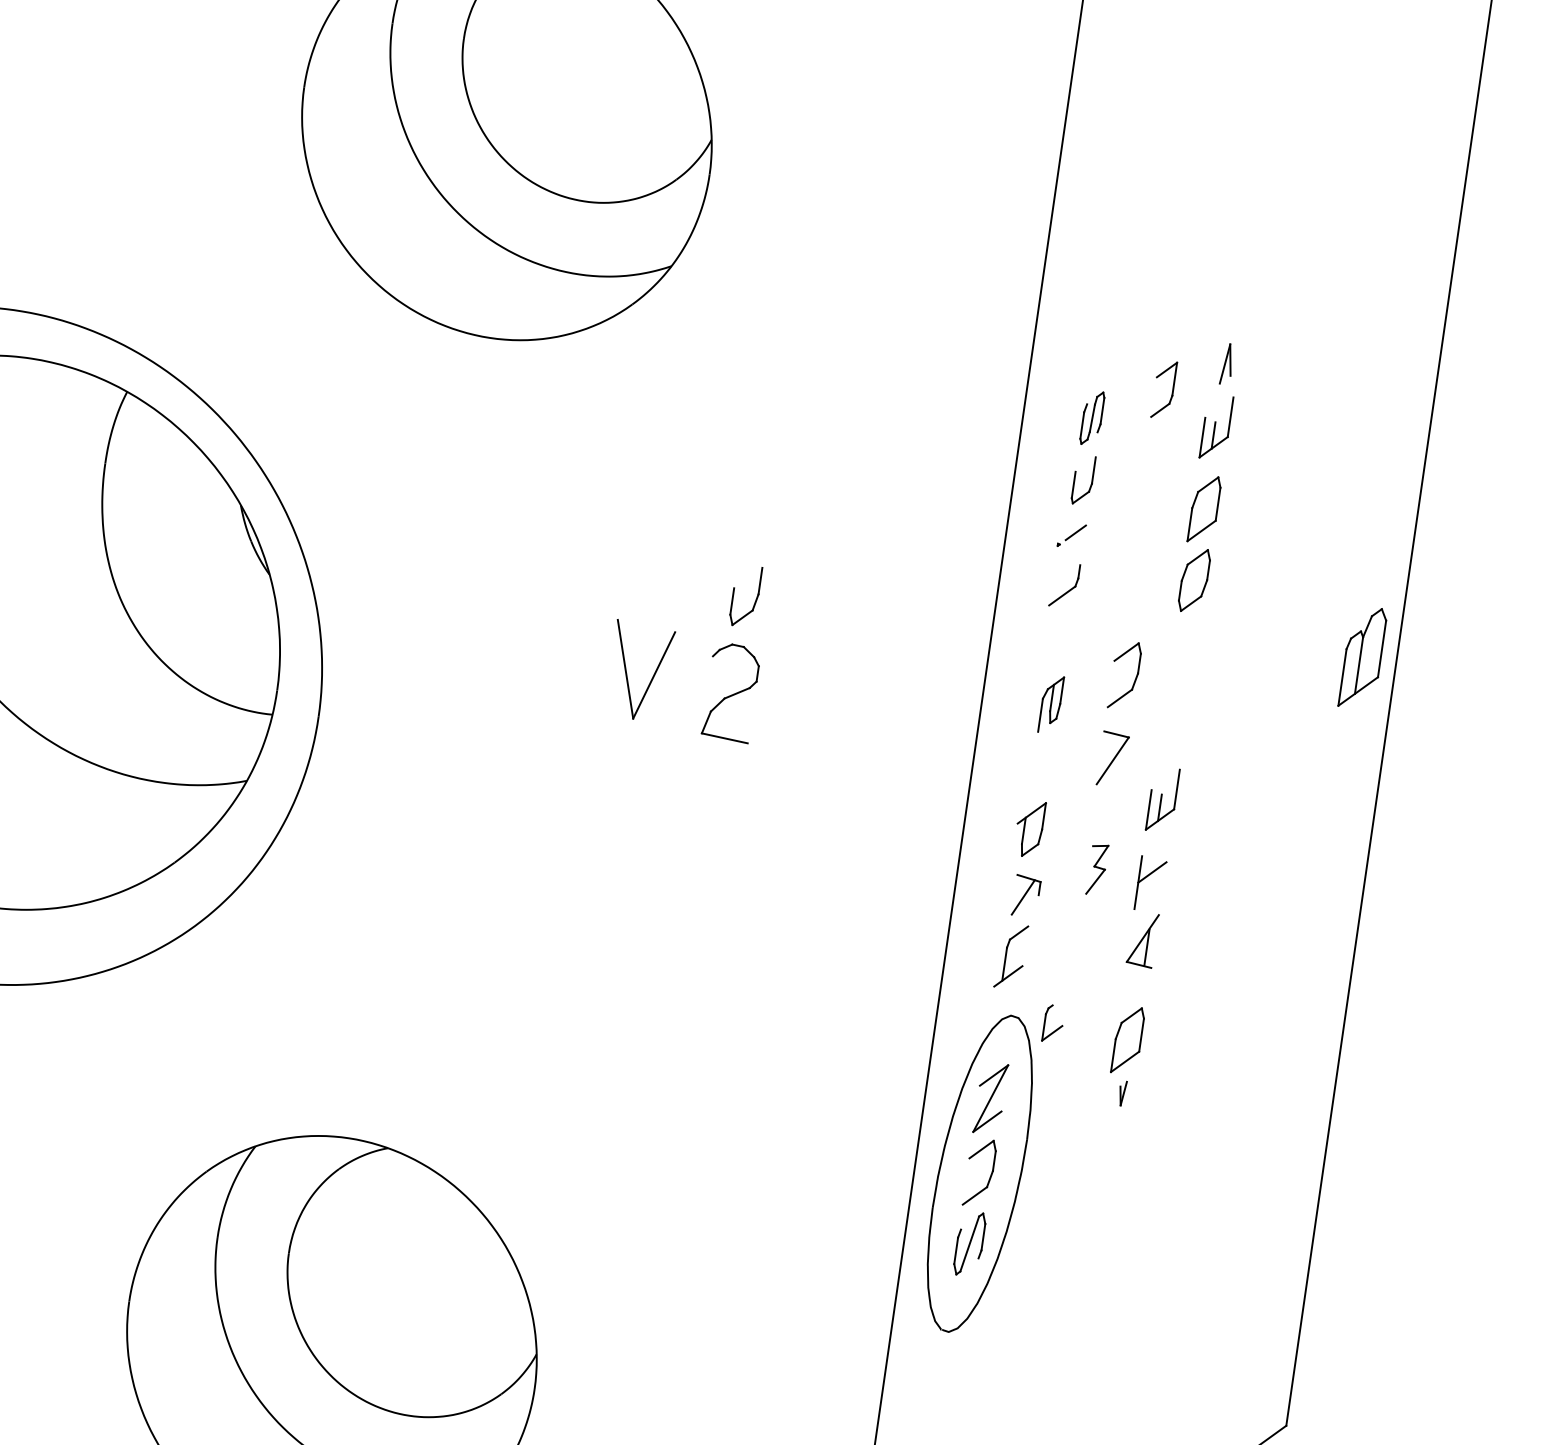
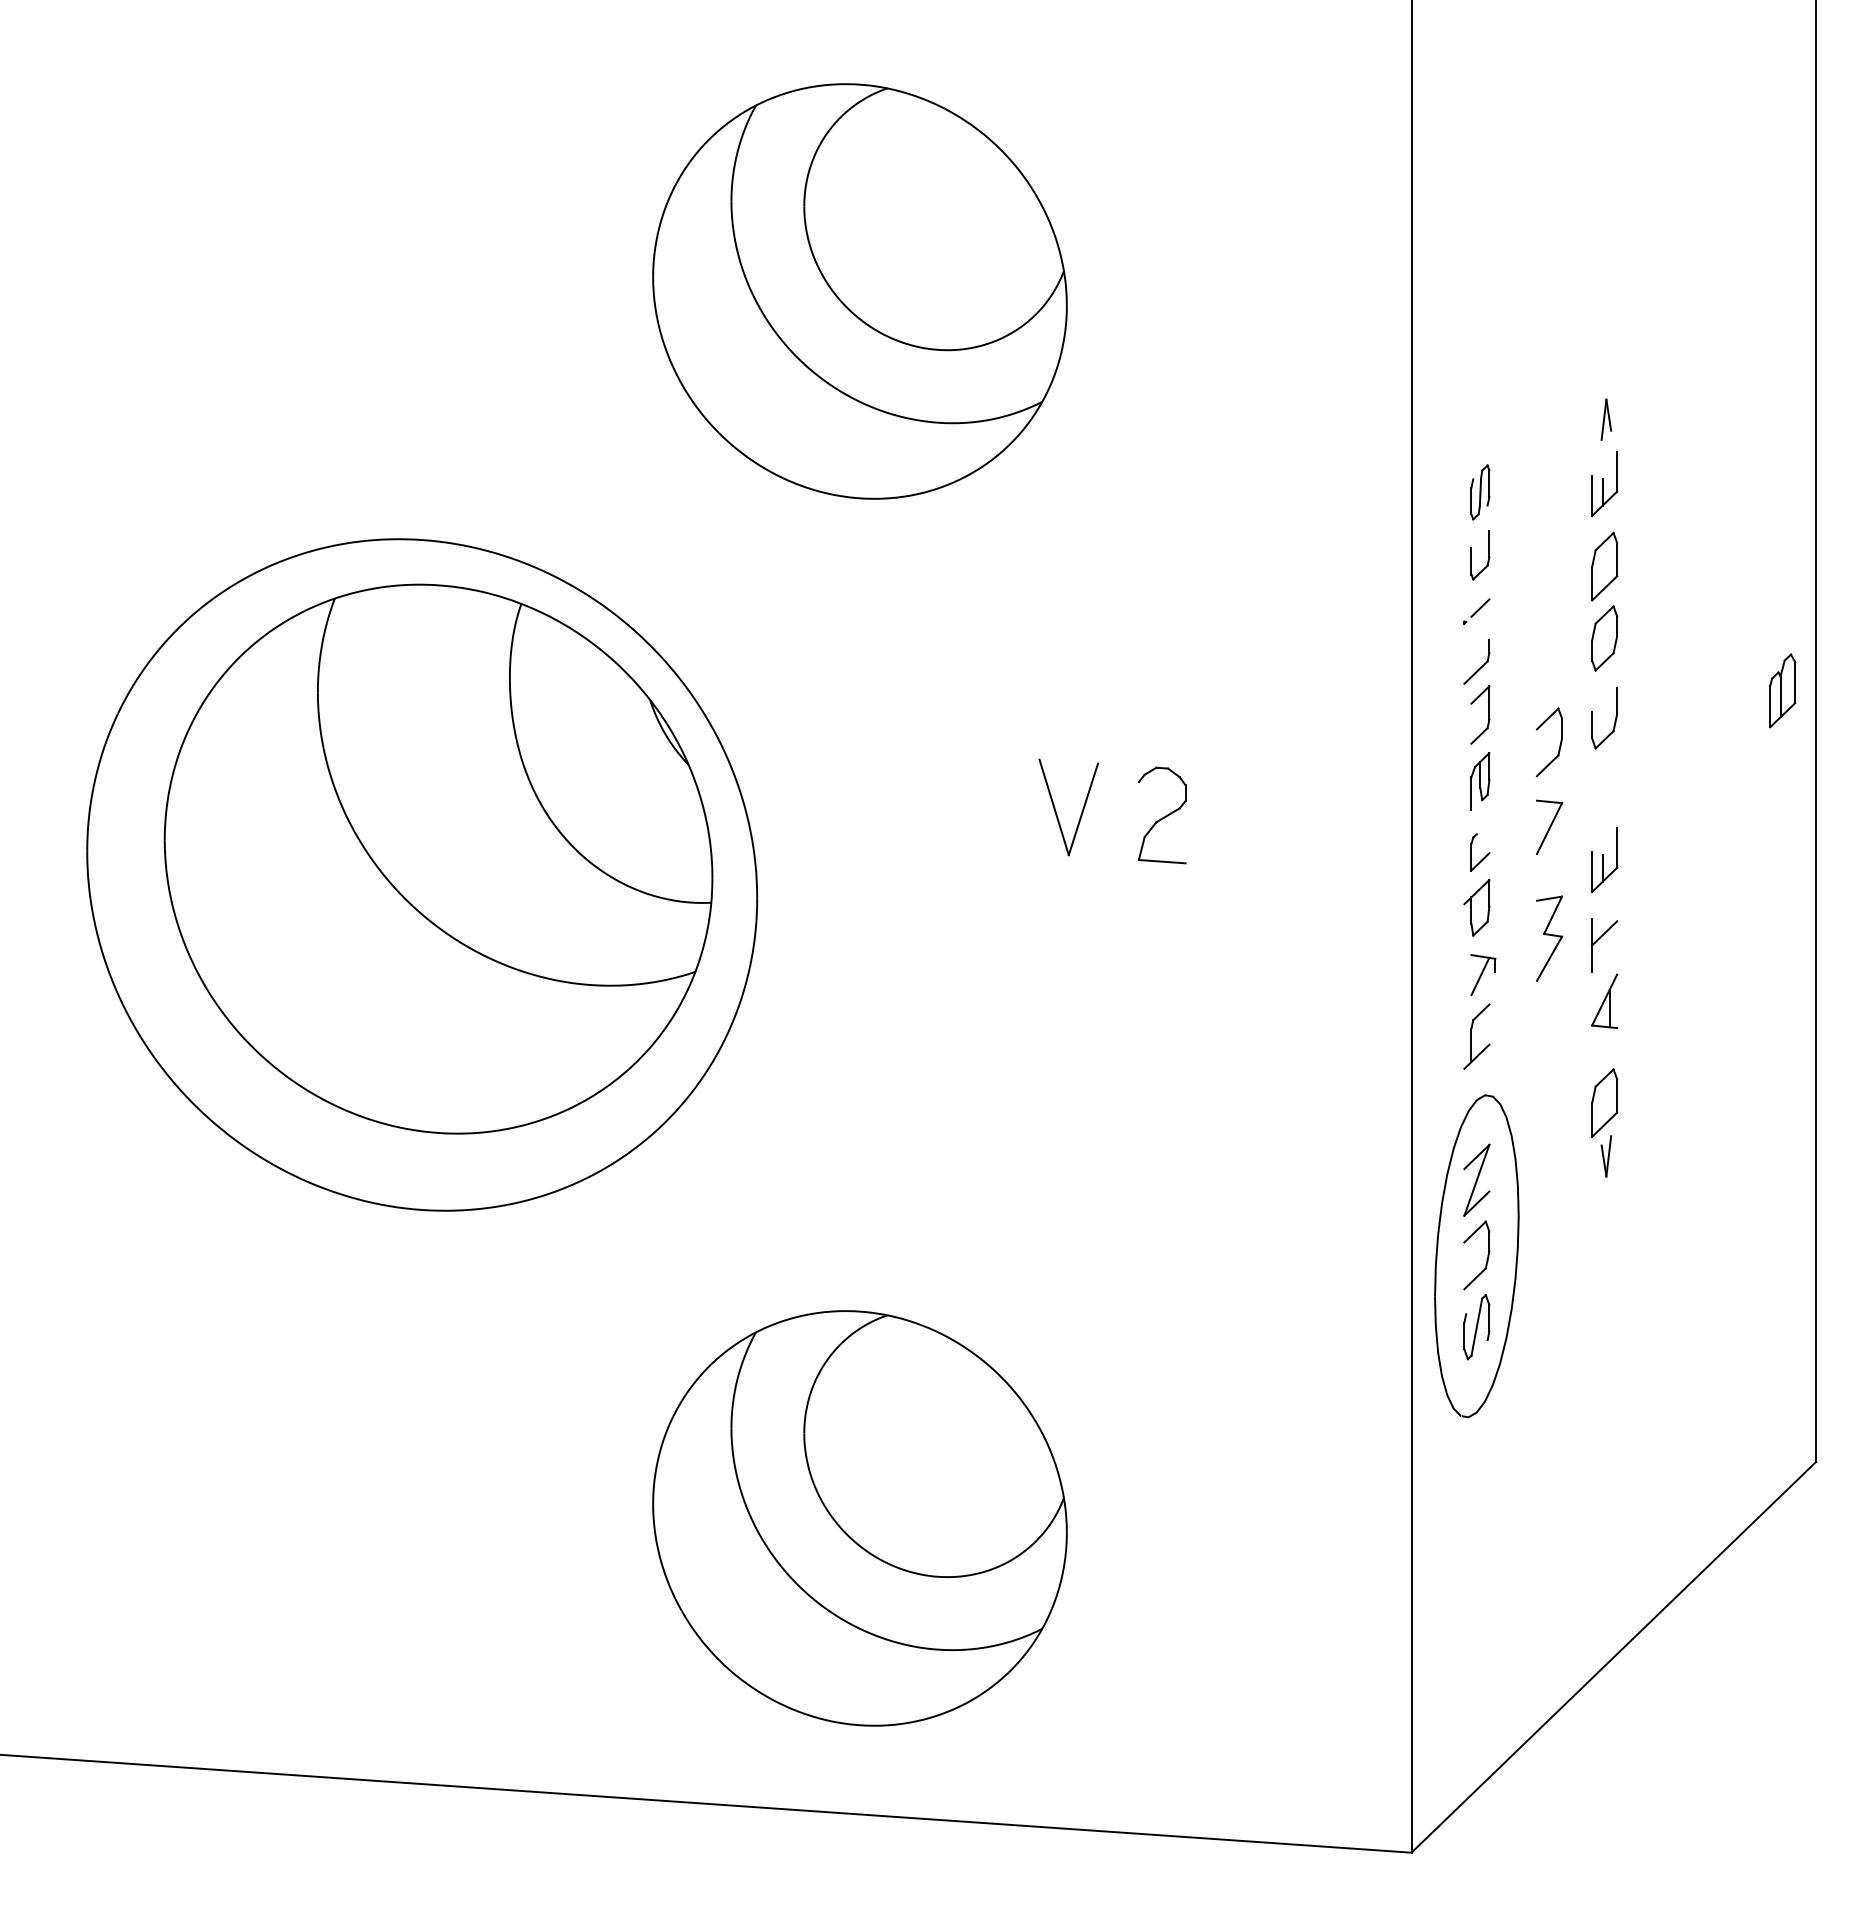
part: (1172, 390) -> (1488, 714), moved
part: (755, 600) -> (1614, 720), moved
part: (1363, 657) -> (1782, 690), size x0.71
part: (1097, 869) -> (1549, 938), size x1.67
part: (1053, 1024) -> (1480, 852), moved
part: (1122, 1093) -> (1606, 1156), size x1.67

